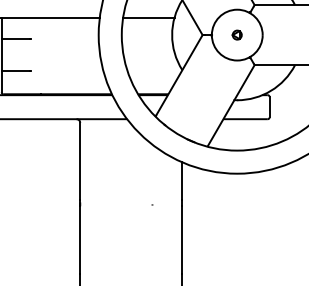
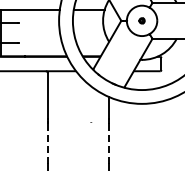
line: (81, 241) -> (48, 144), solid -> dashed
line: (181, 241) -> (108, 144), solid -> dashed

